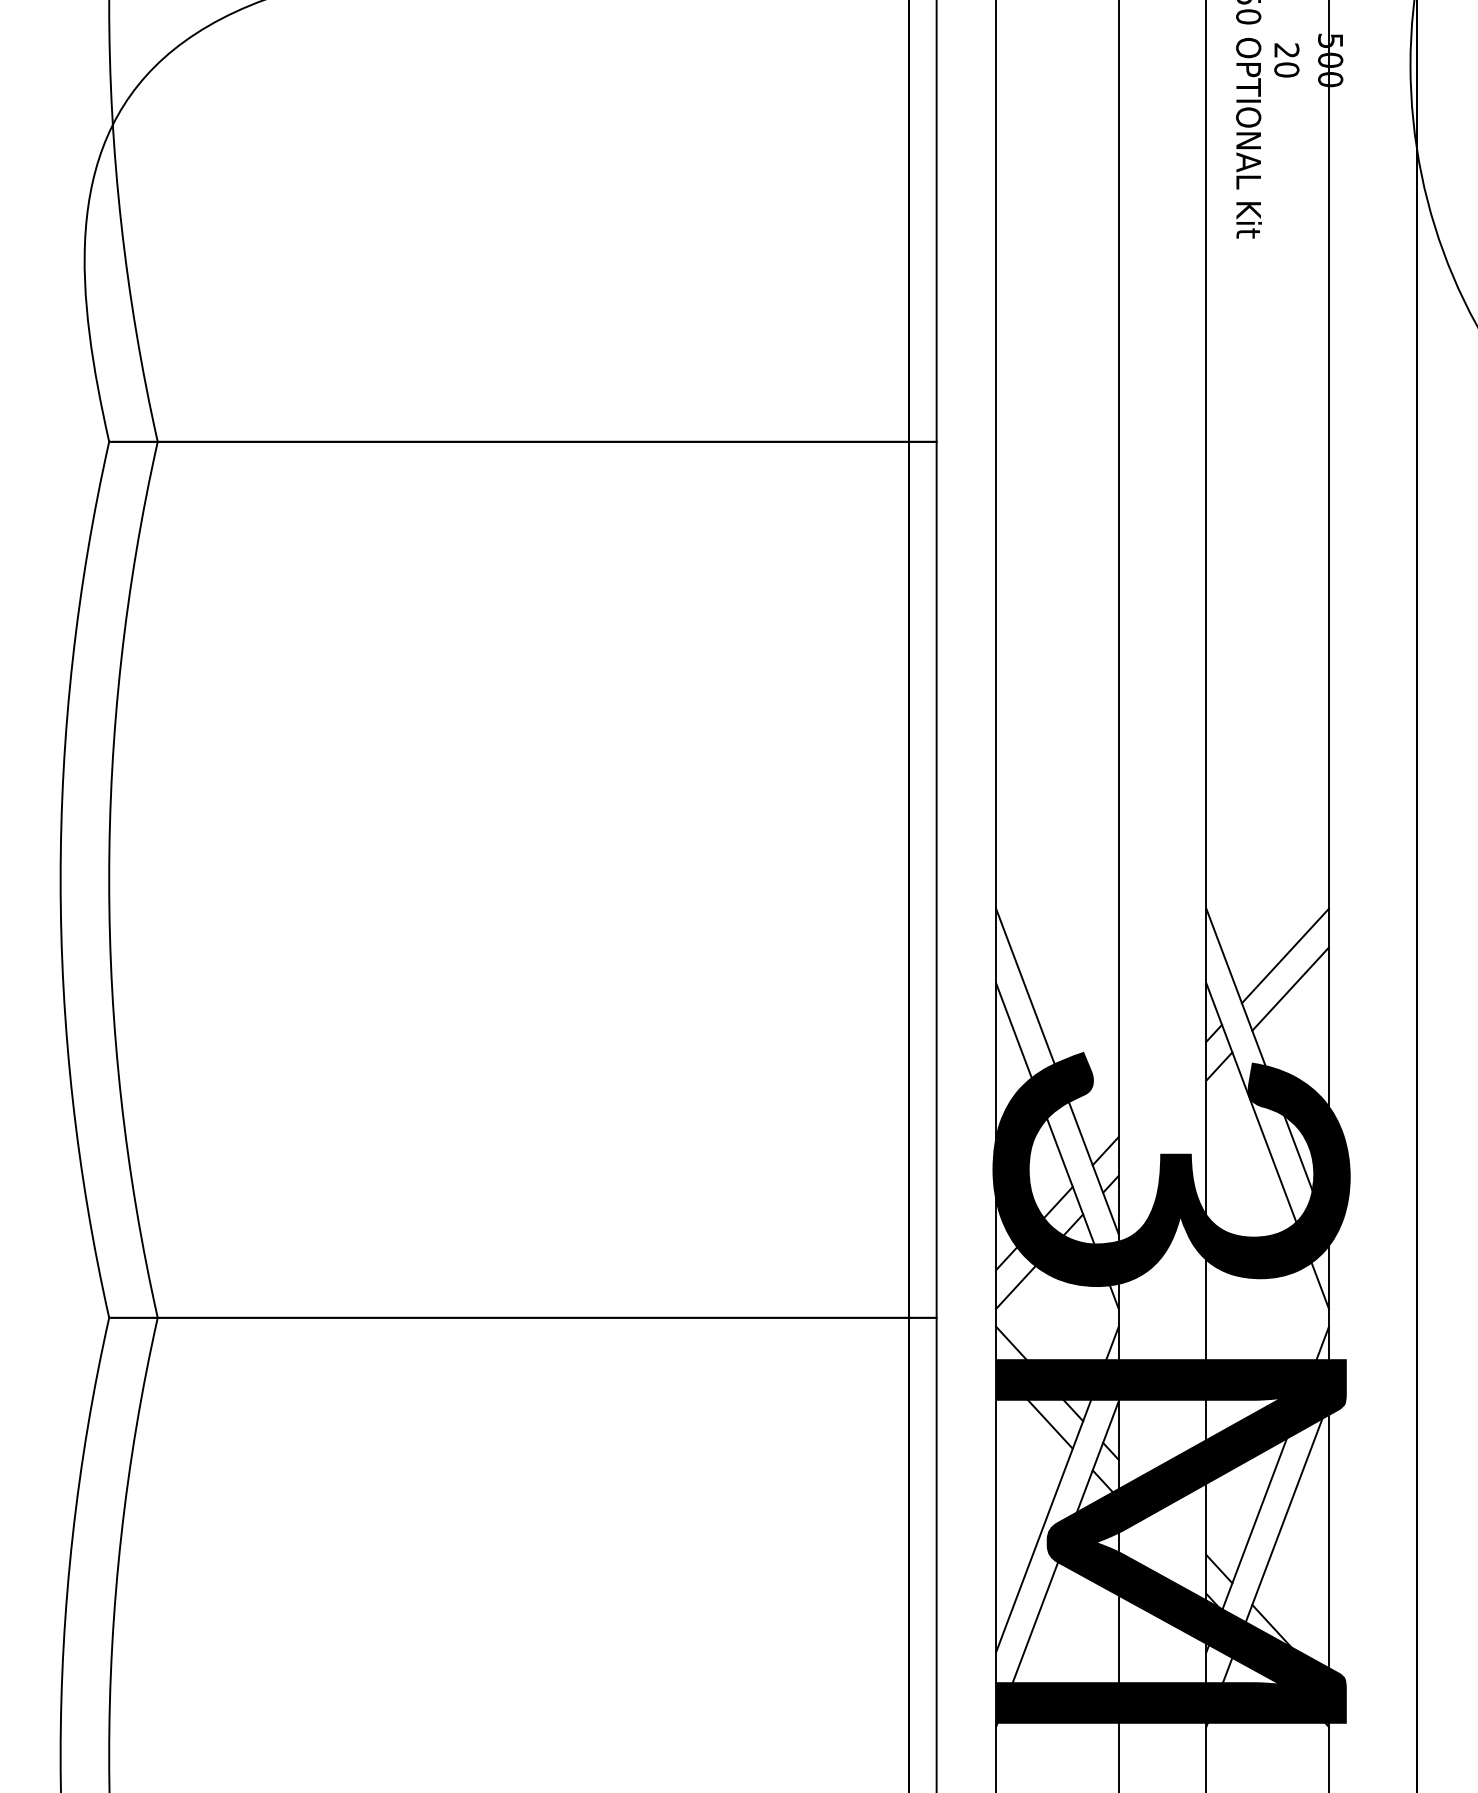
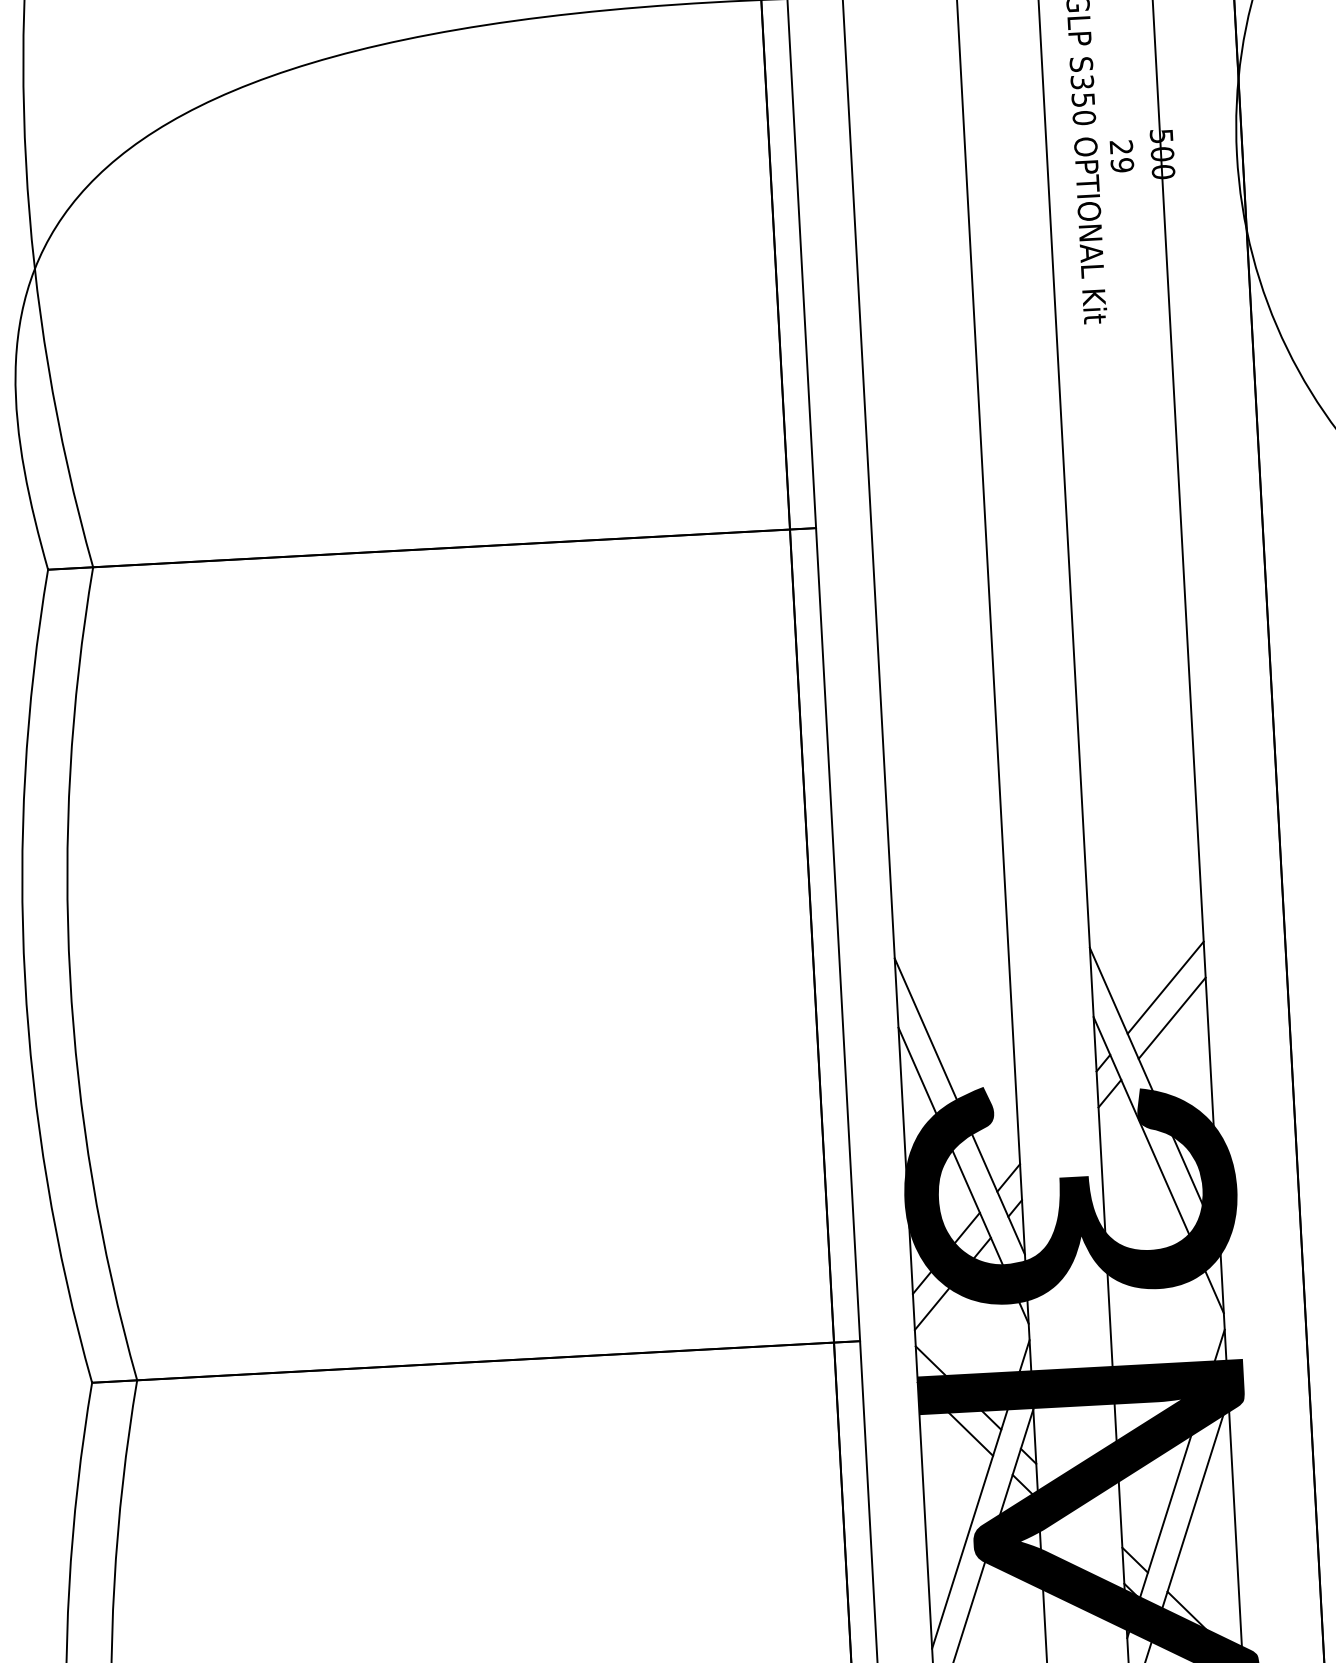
text: (1286, 69) -> (1122, 164), 20 -> 29

